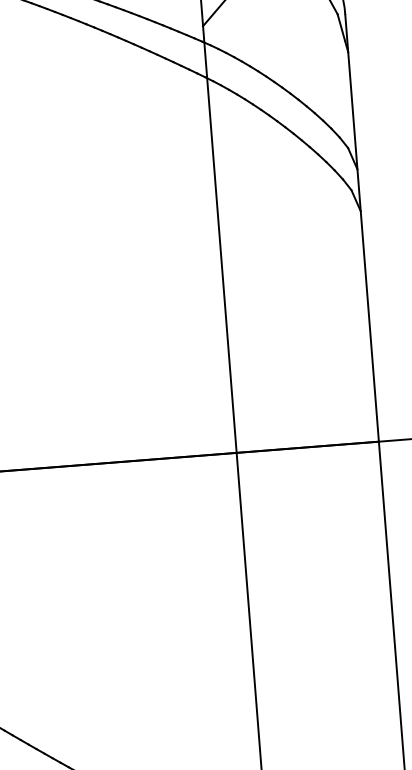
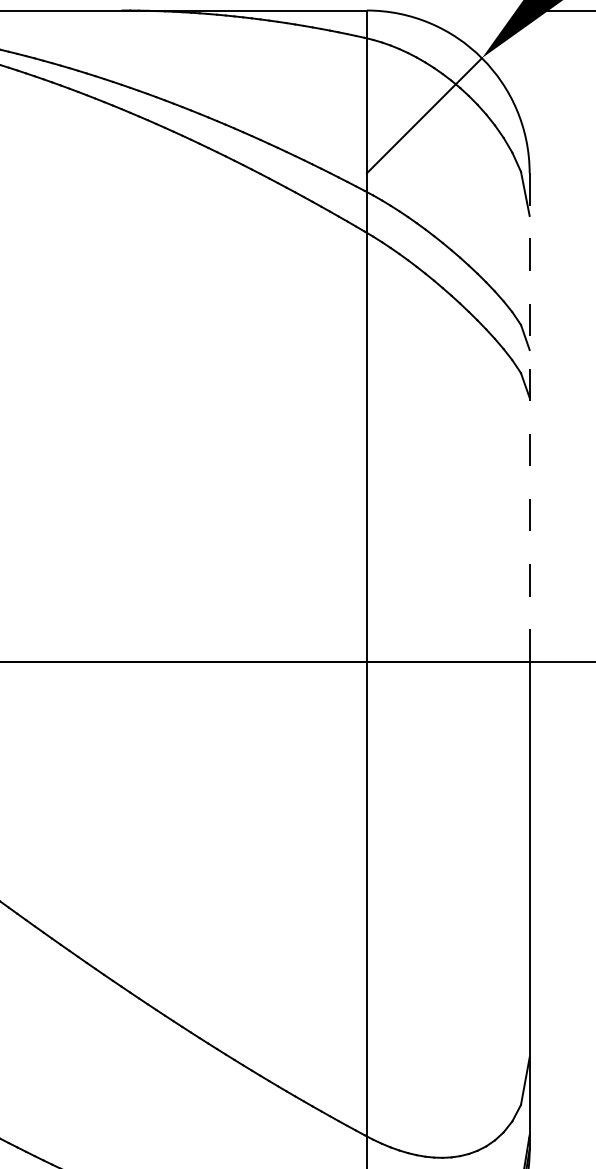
line: (361, 227) -> (529, 416), solid -> dashed

